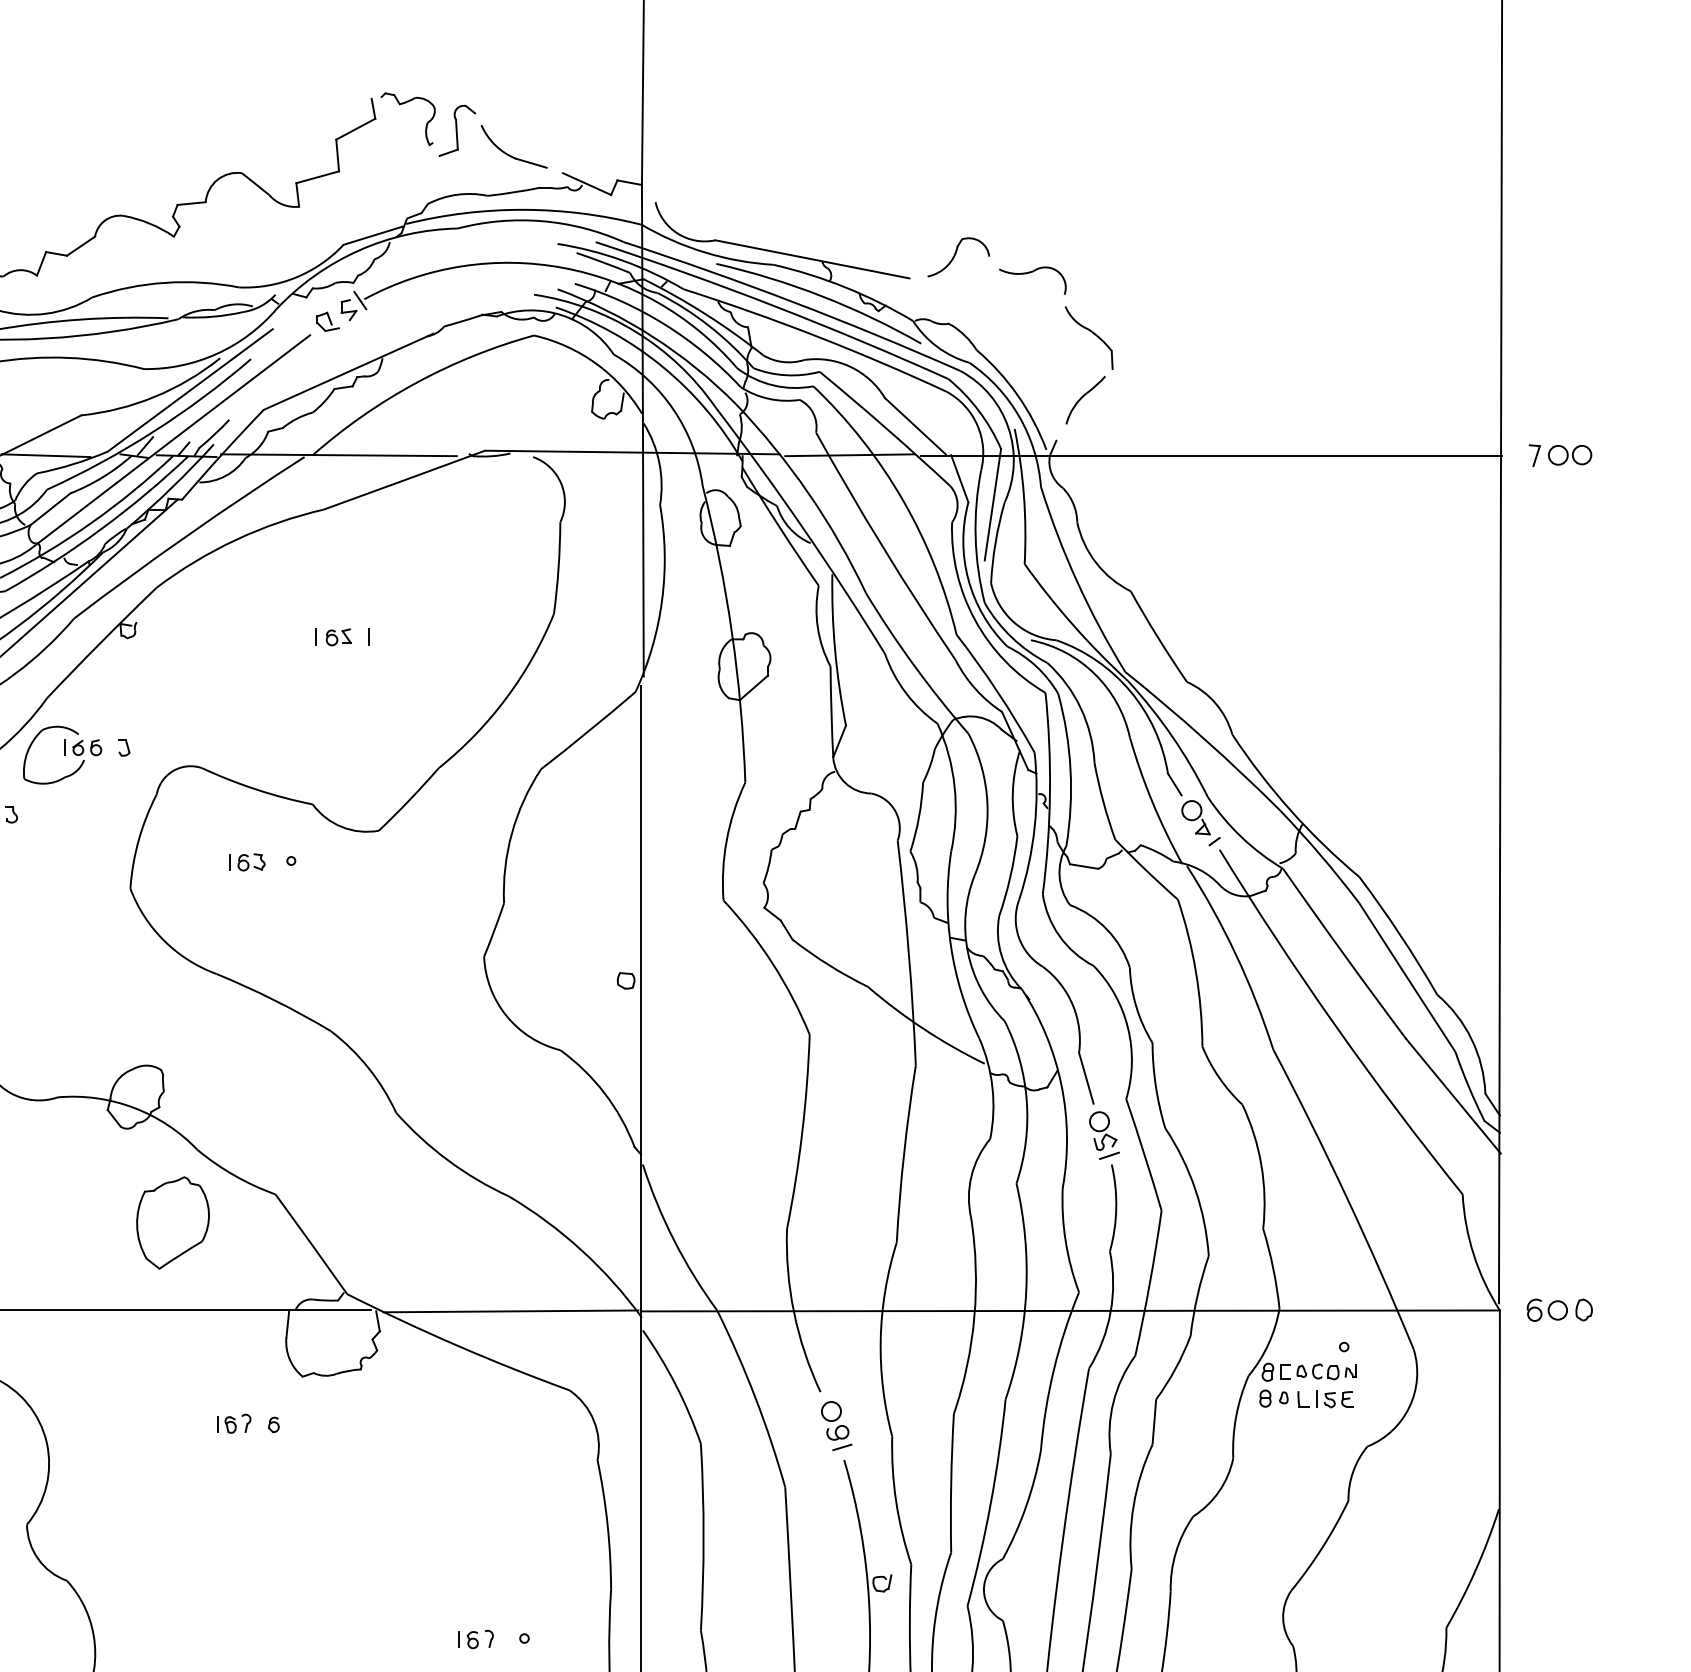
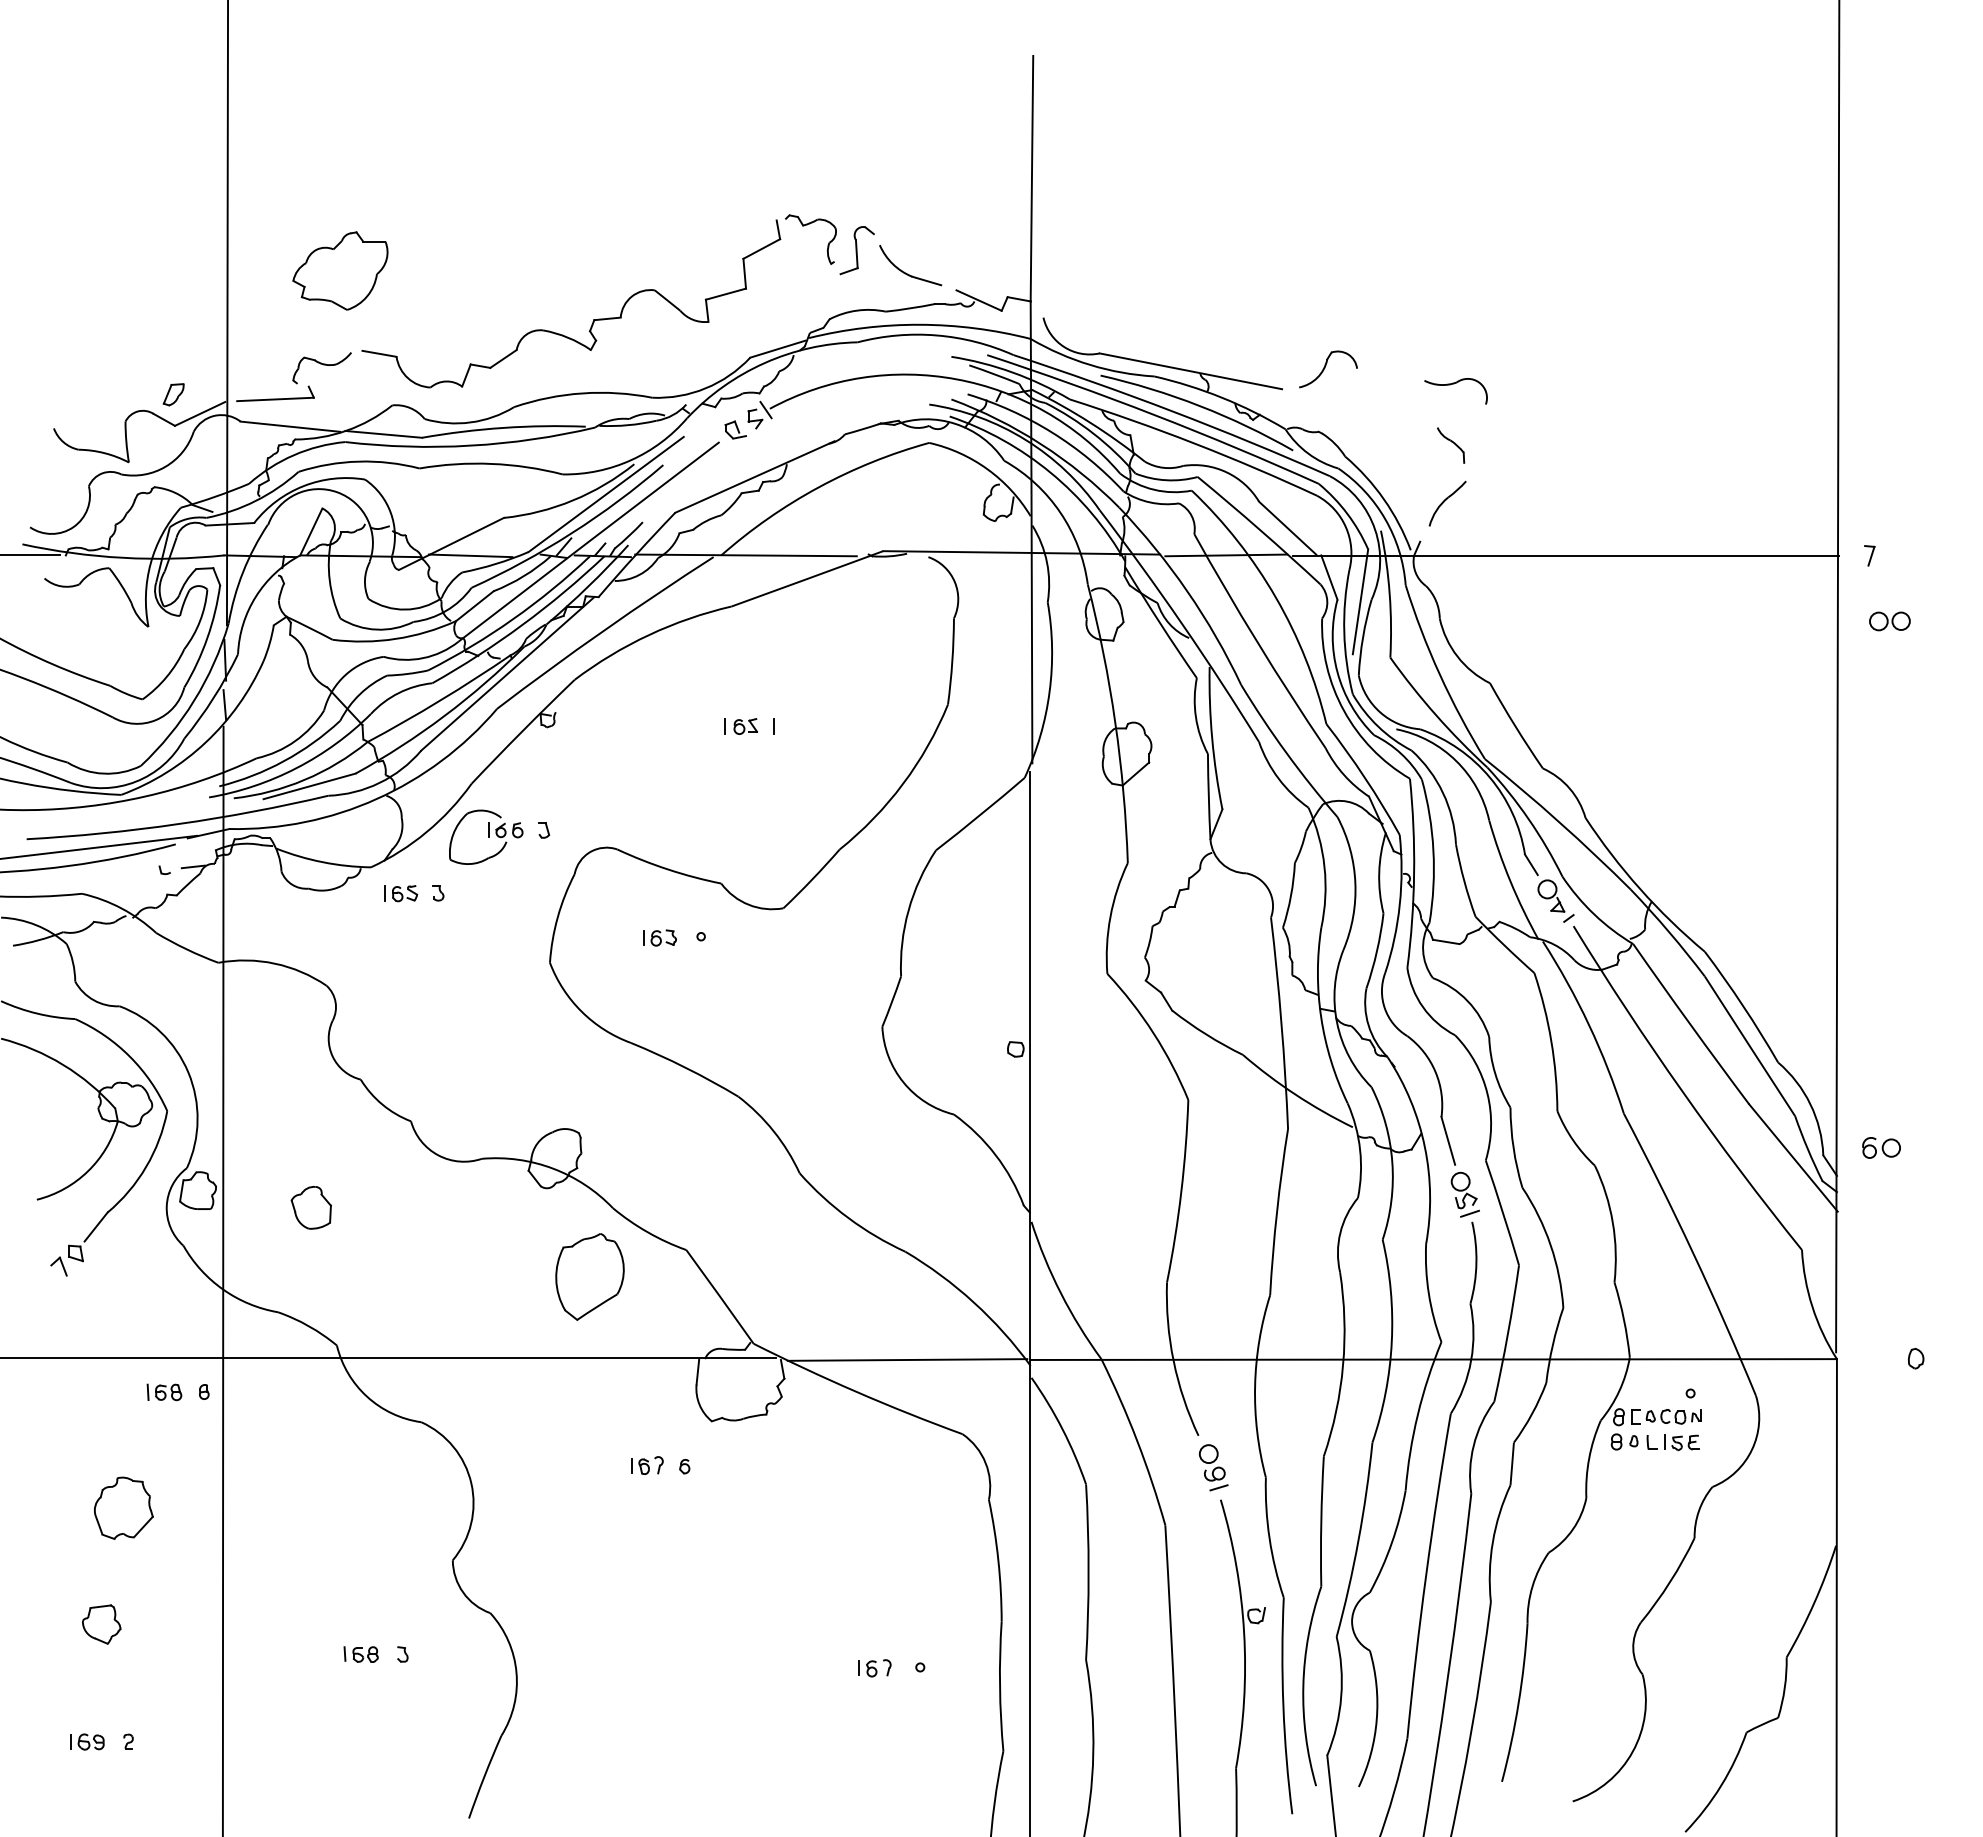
part: (1031, 273) -> (1454, 384), moved
part: (1088, 338) -> (1450, 445), size x0.6
part: (1569, 455) -> (1889, 621), moved
part: (1547, 1309) -> (1881, 1147), moved

